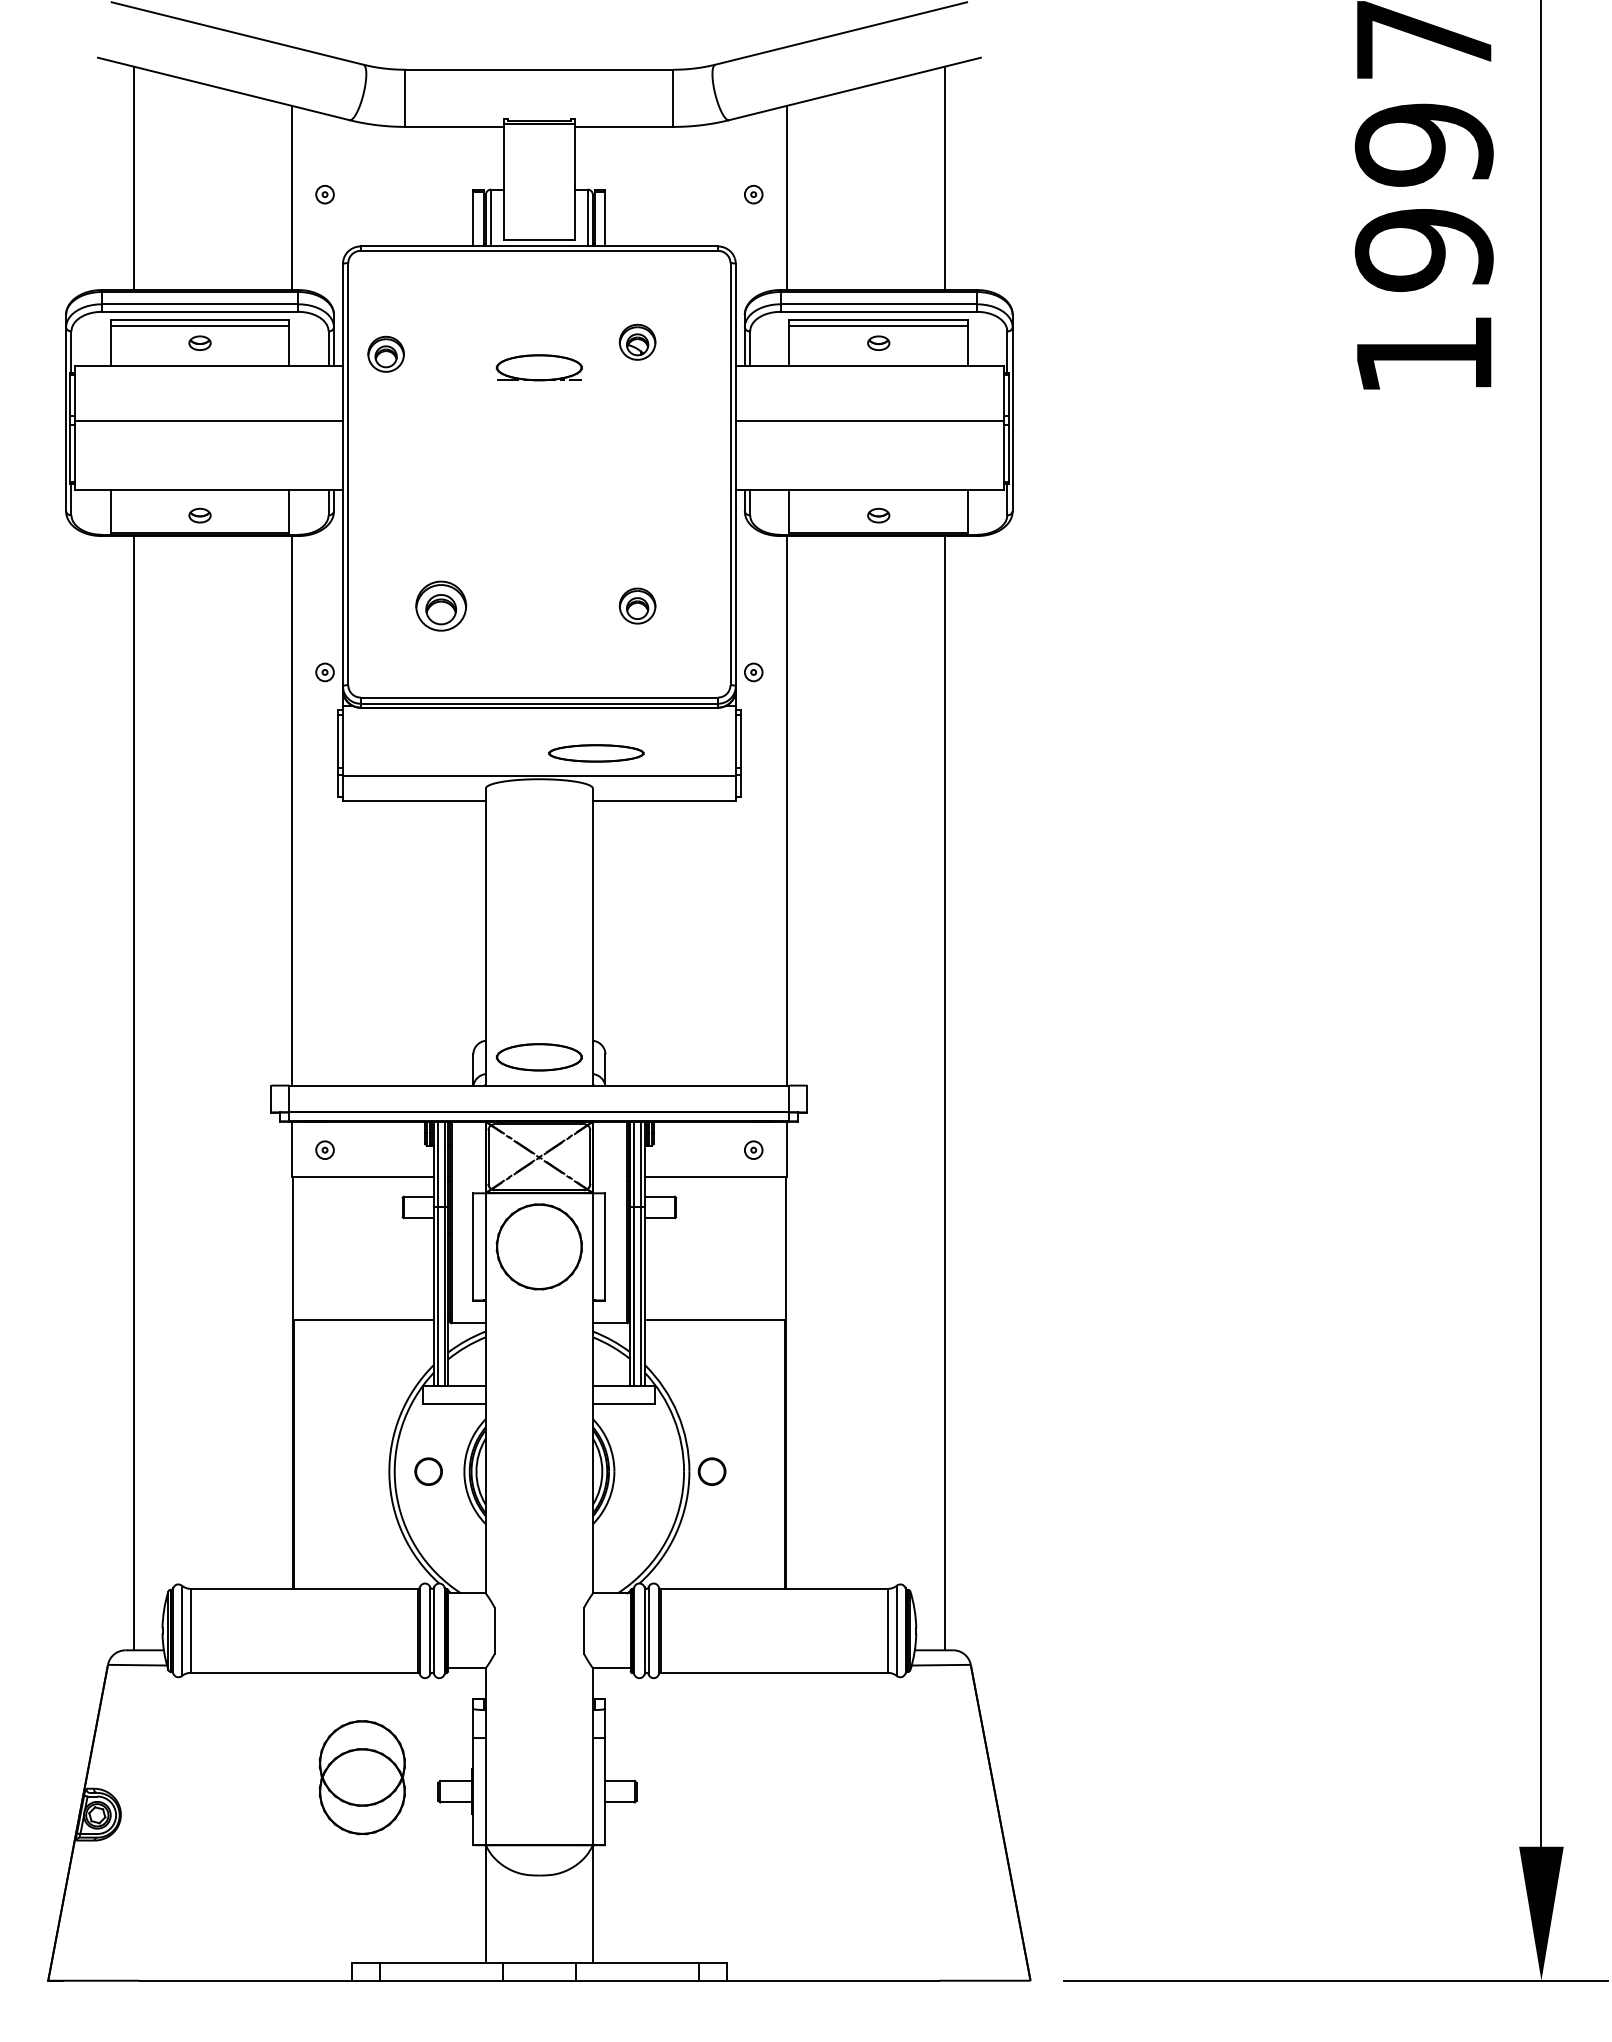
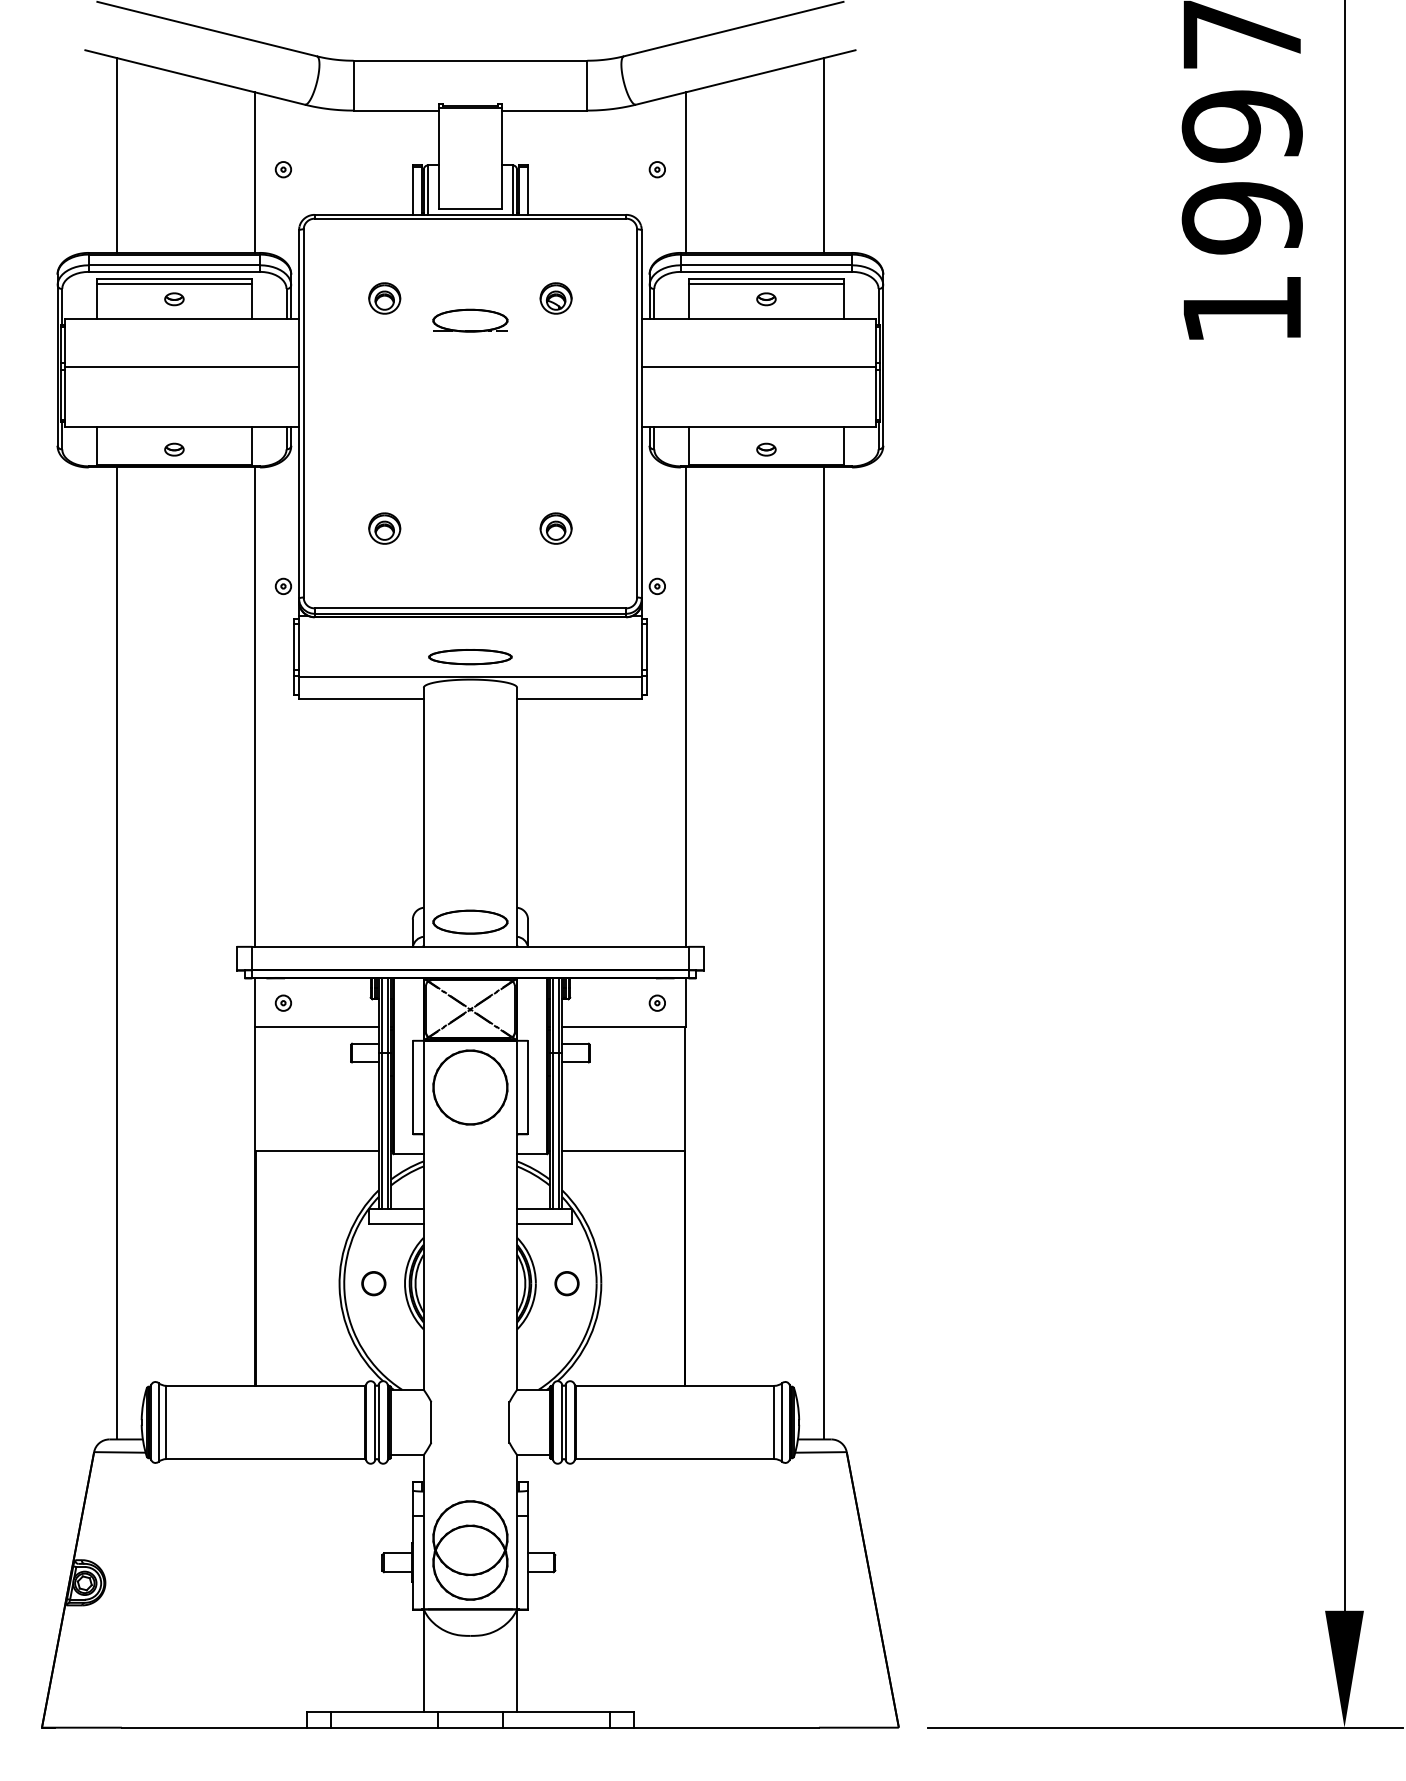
part: (385, 353) -> (384, 297), moved
part: (440, 605) -> (384, 528), size x0.71
part: (596, 753) -> (470, 657), moved
part: (711, 1471) -> (566, 1283), moved
part: (361, 1777) -> (469, 1550), moved

